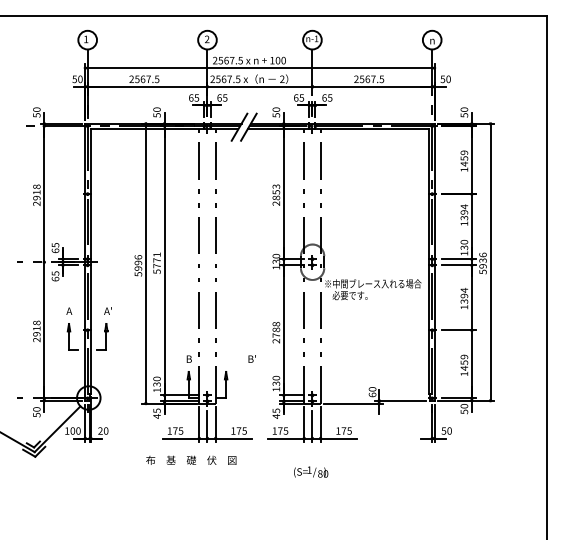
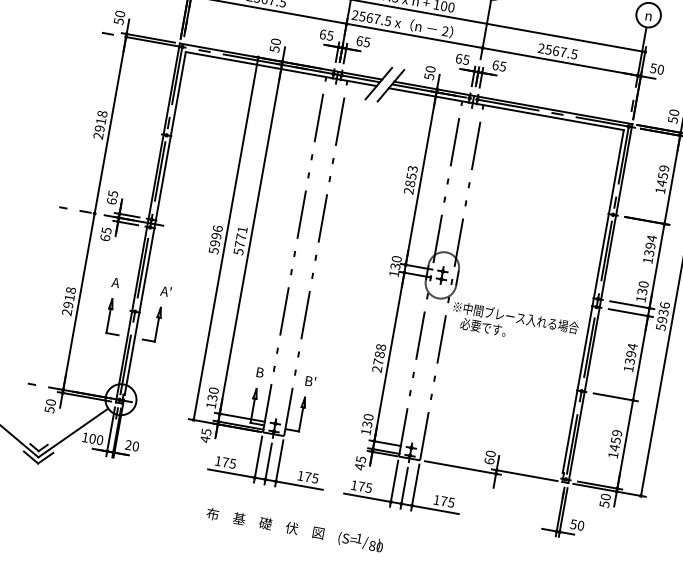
text: (251, 358) -> (309, 380), moved
text: (191, 459) -> (265, 522), moved
text: (311, 471) -> (361, 540), moved

